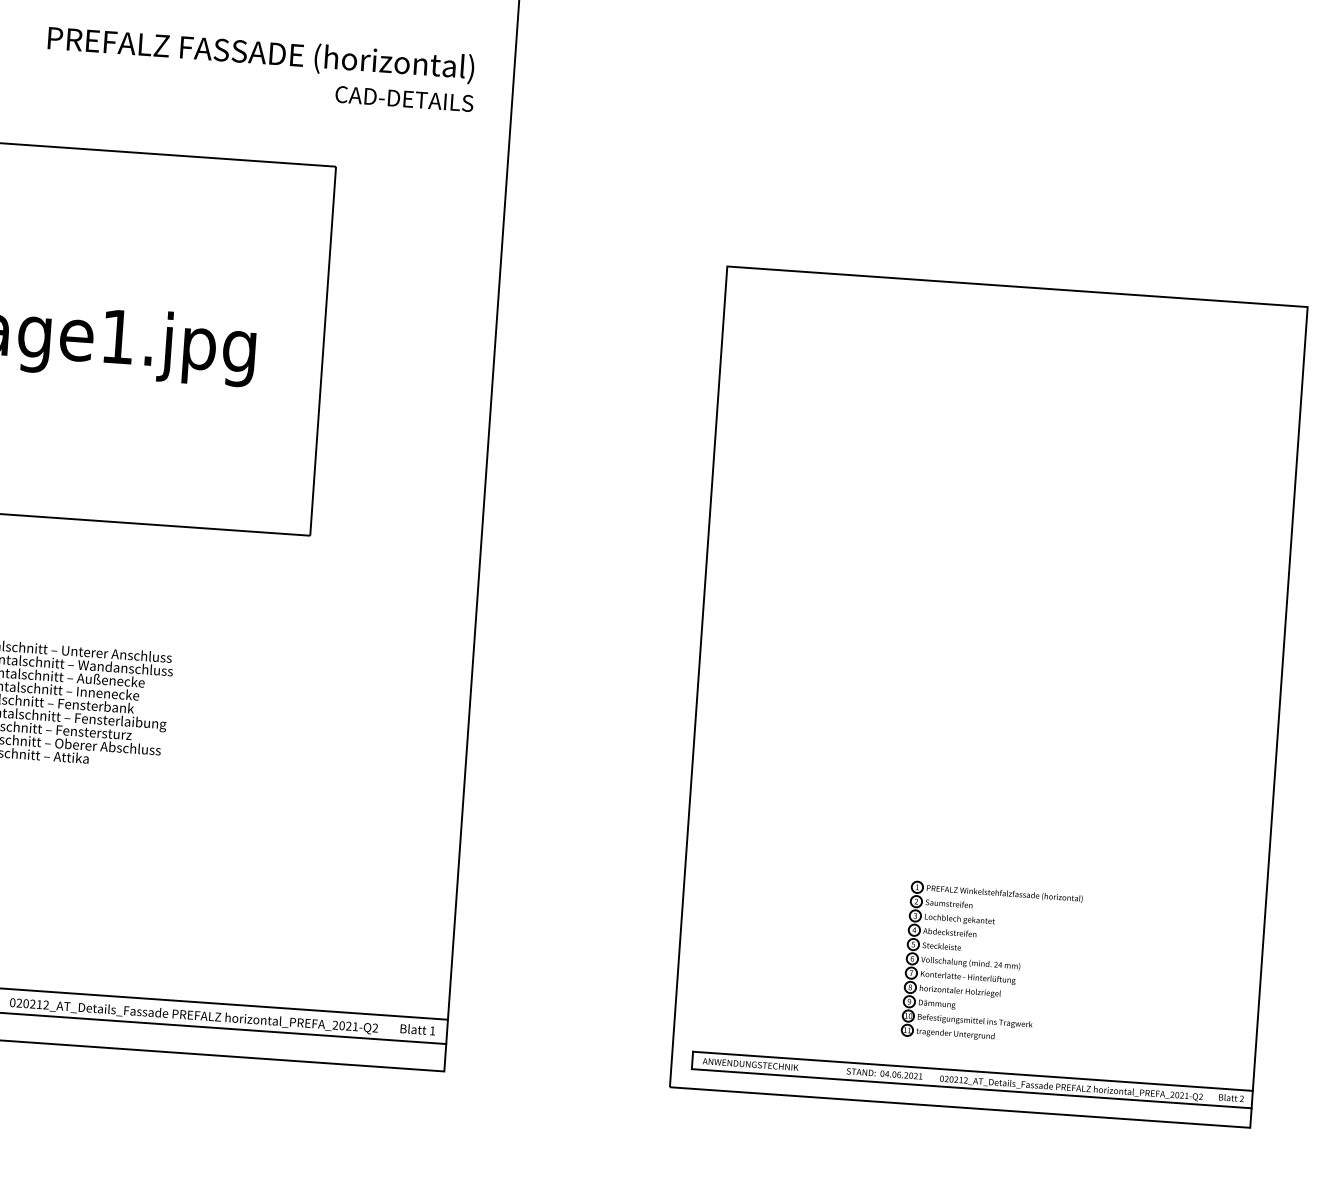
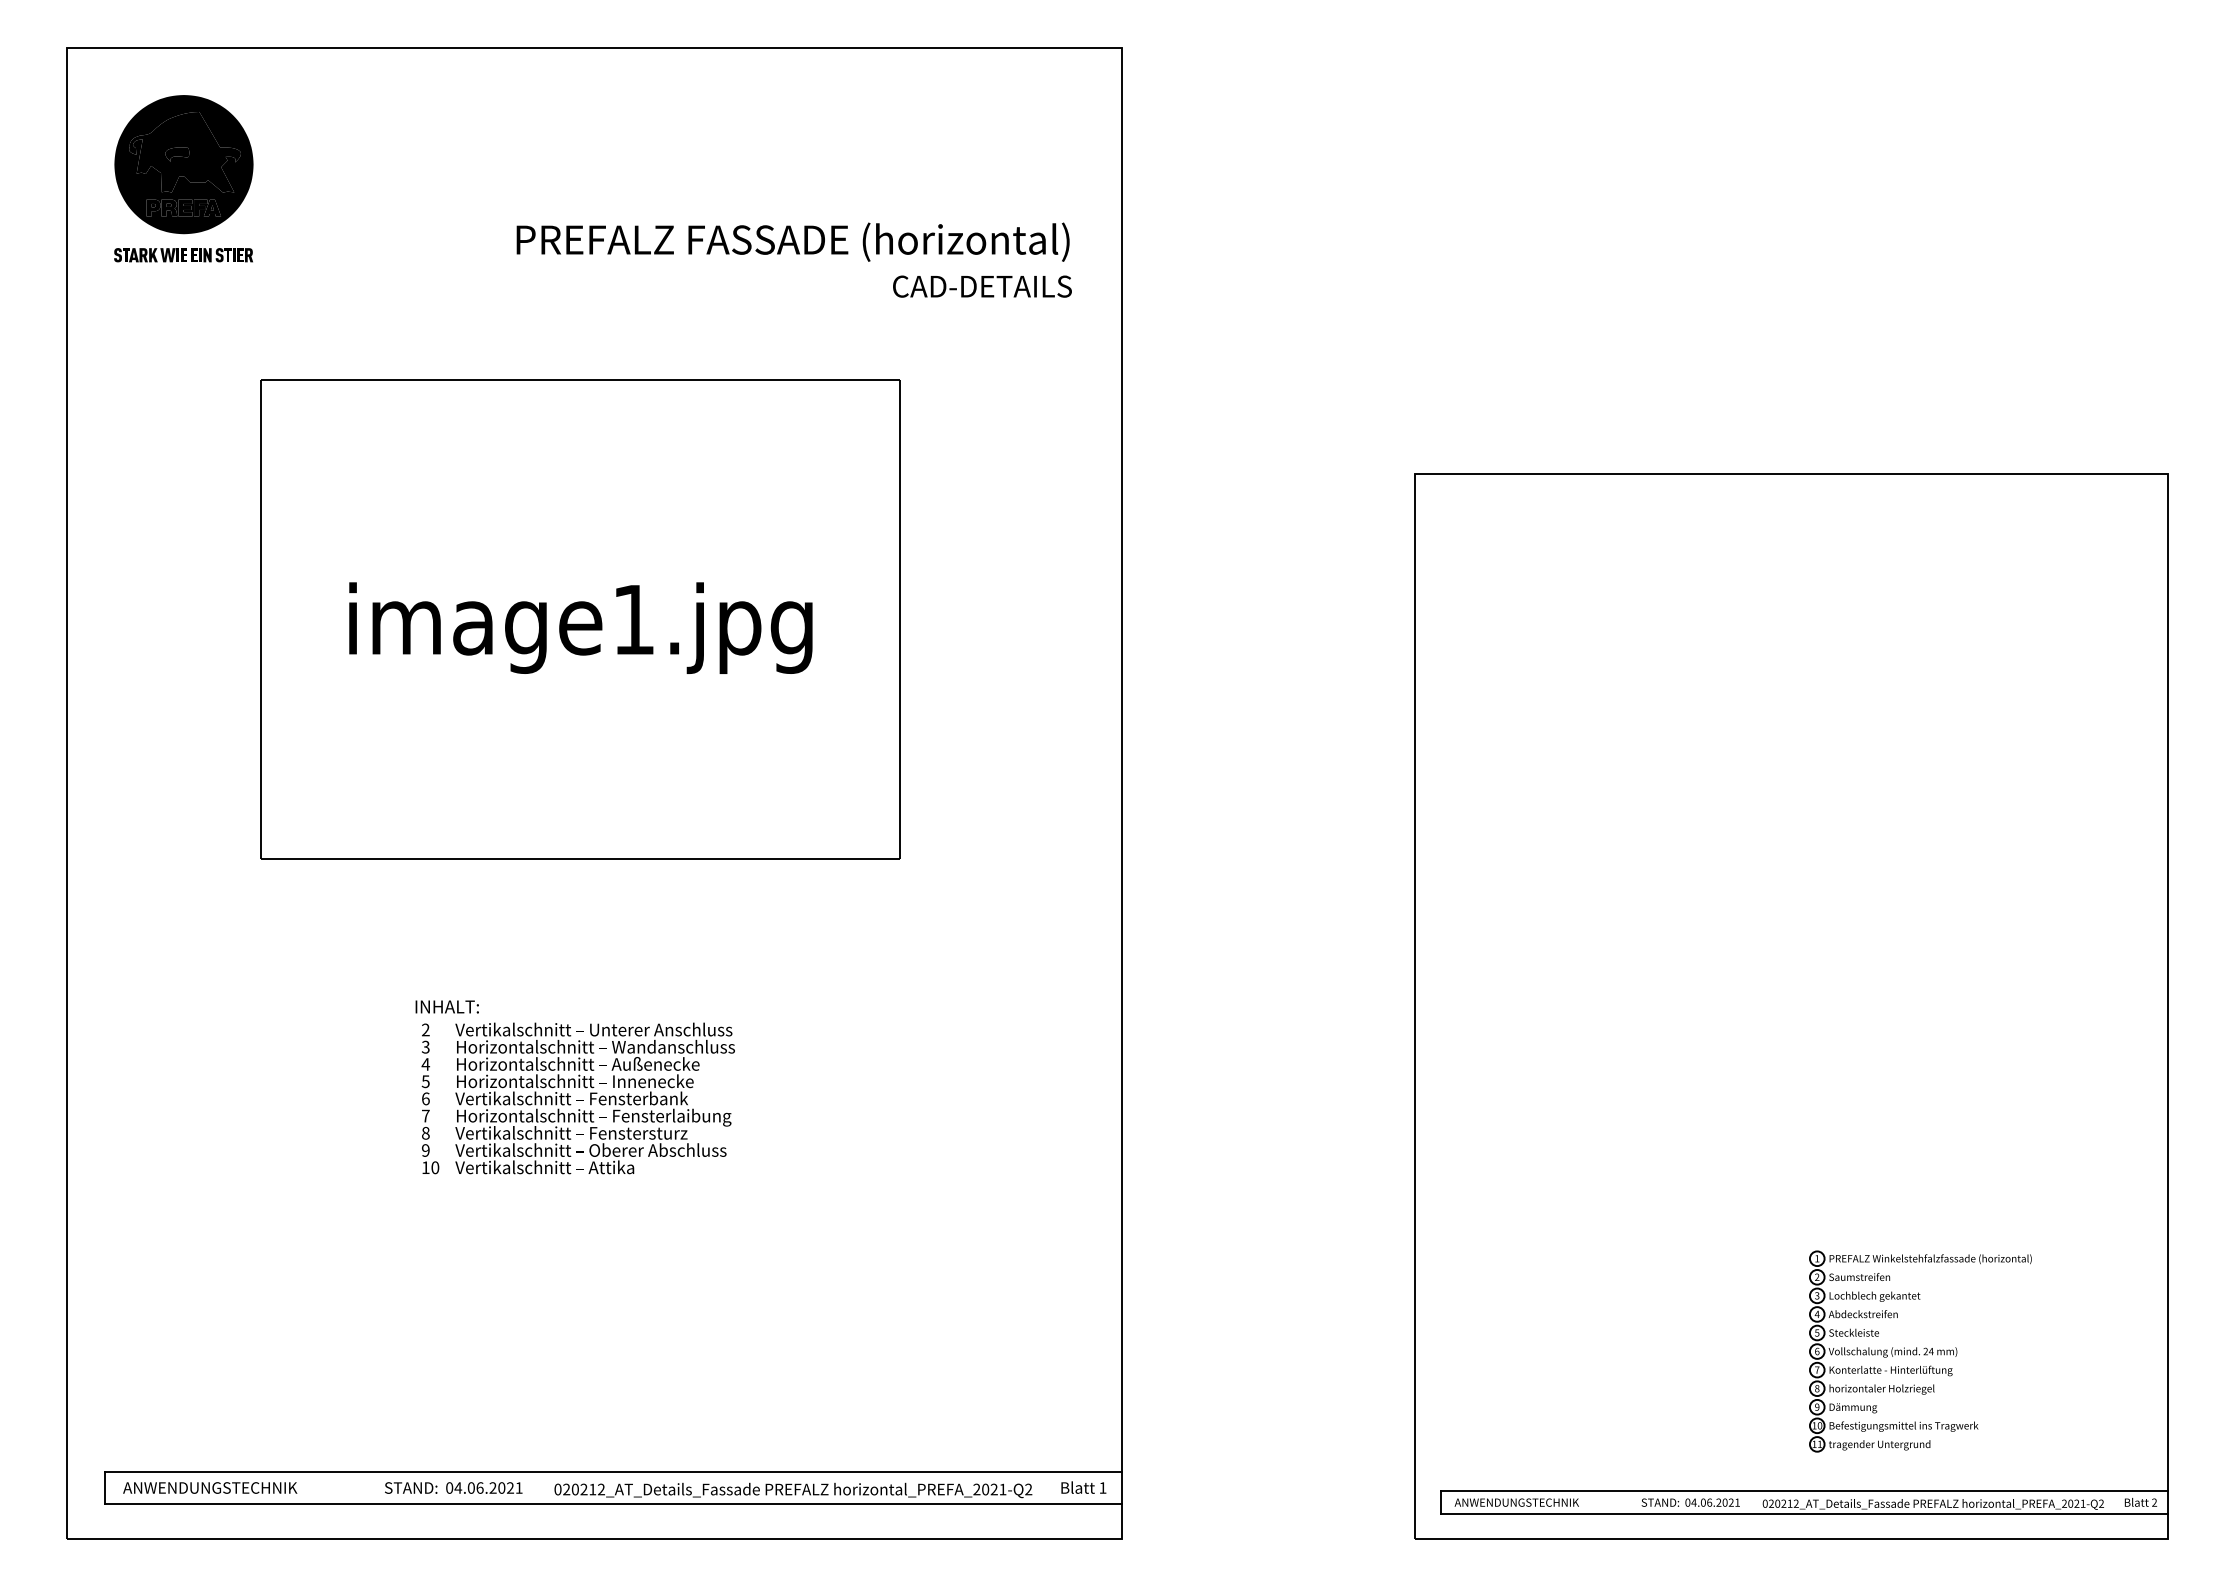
part: (991, 964) -> (1920, 1351), moved

